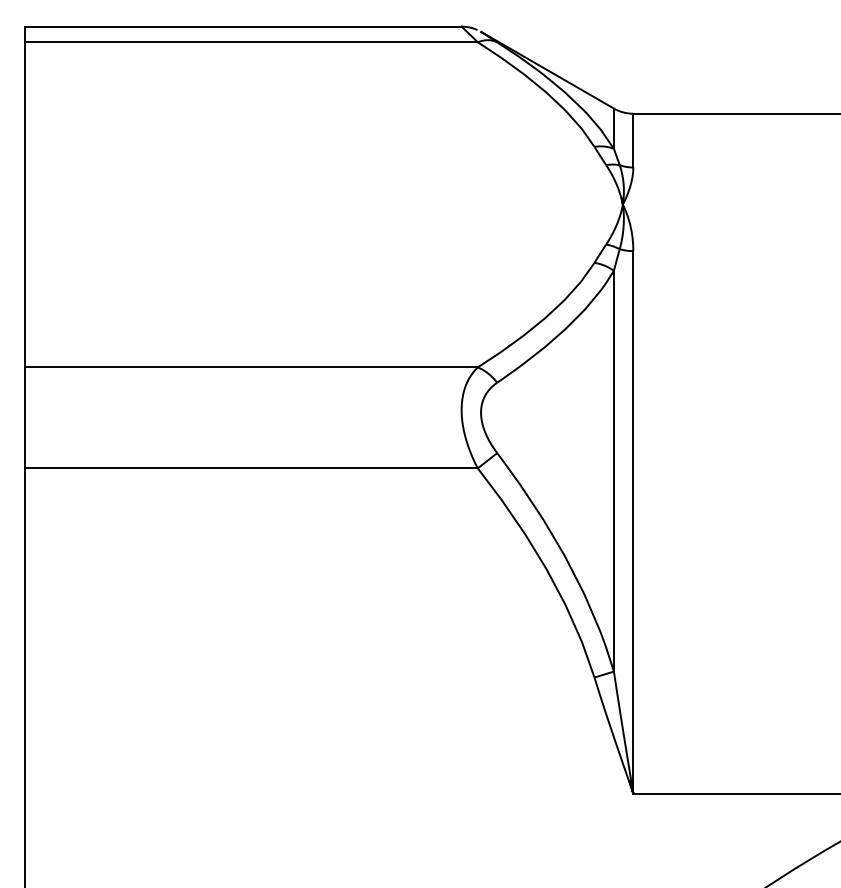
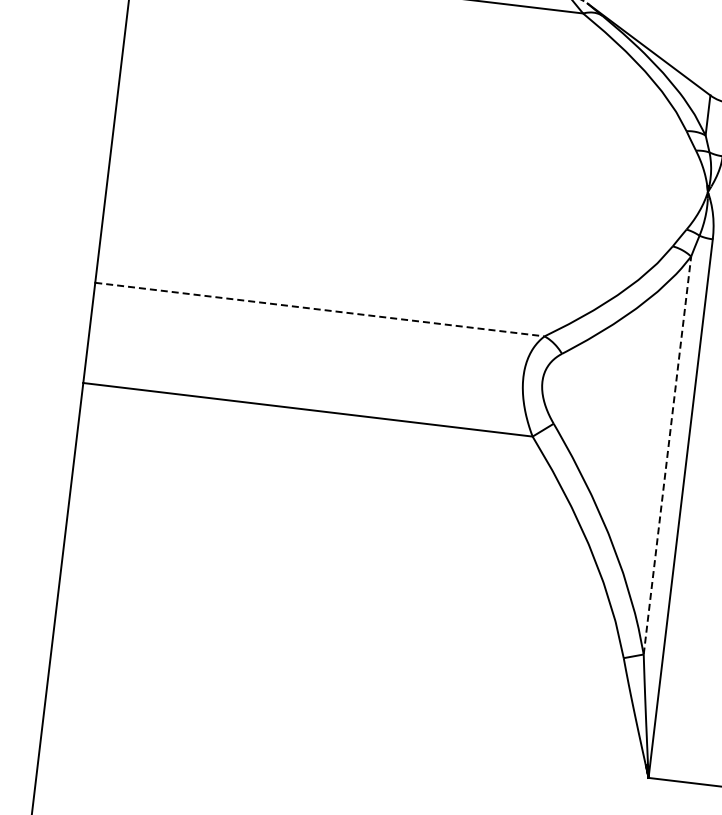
line: (252, 367) -> (320, 309), solid -> dashed
line: (613, 470) -> (667, 454), solid -> dashed

